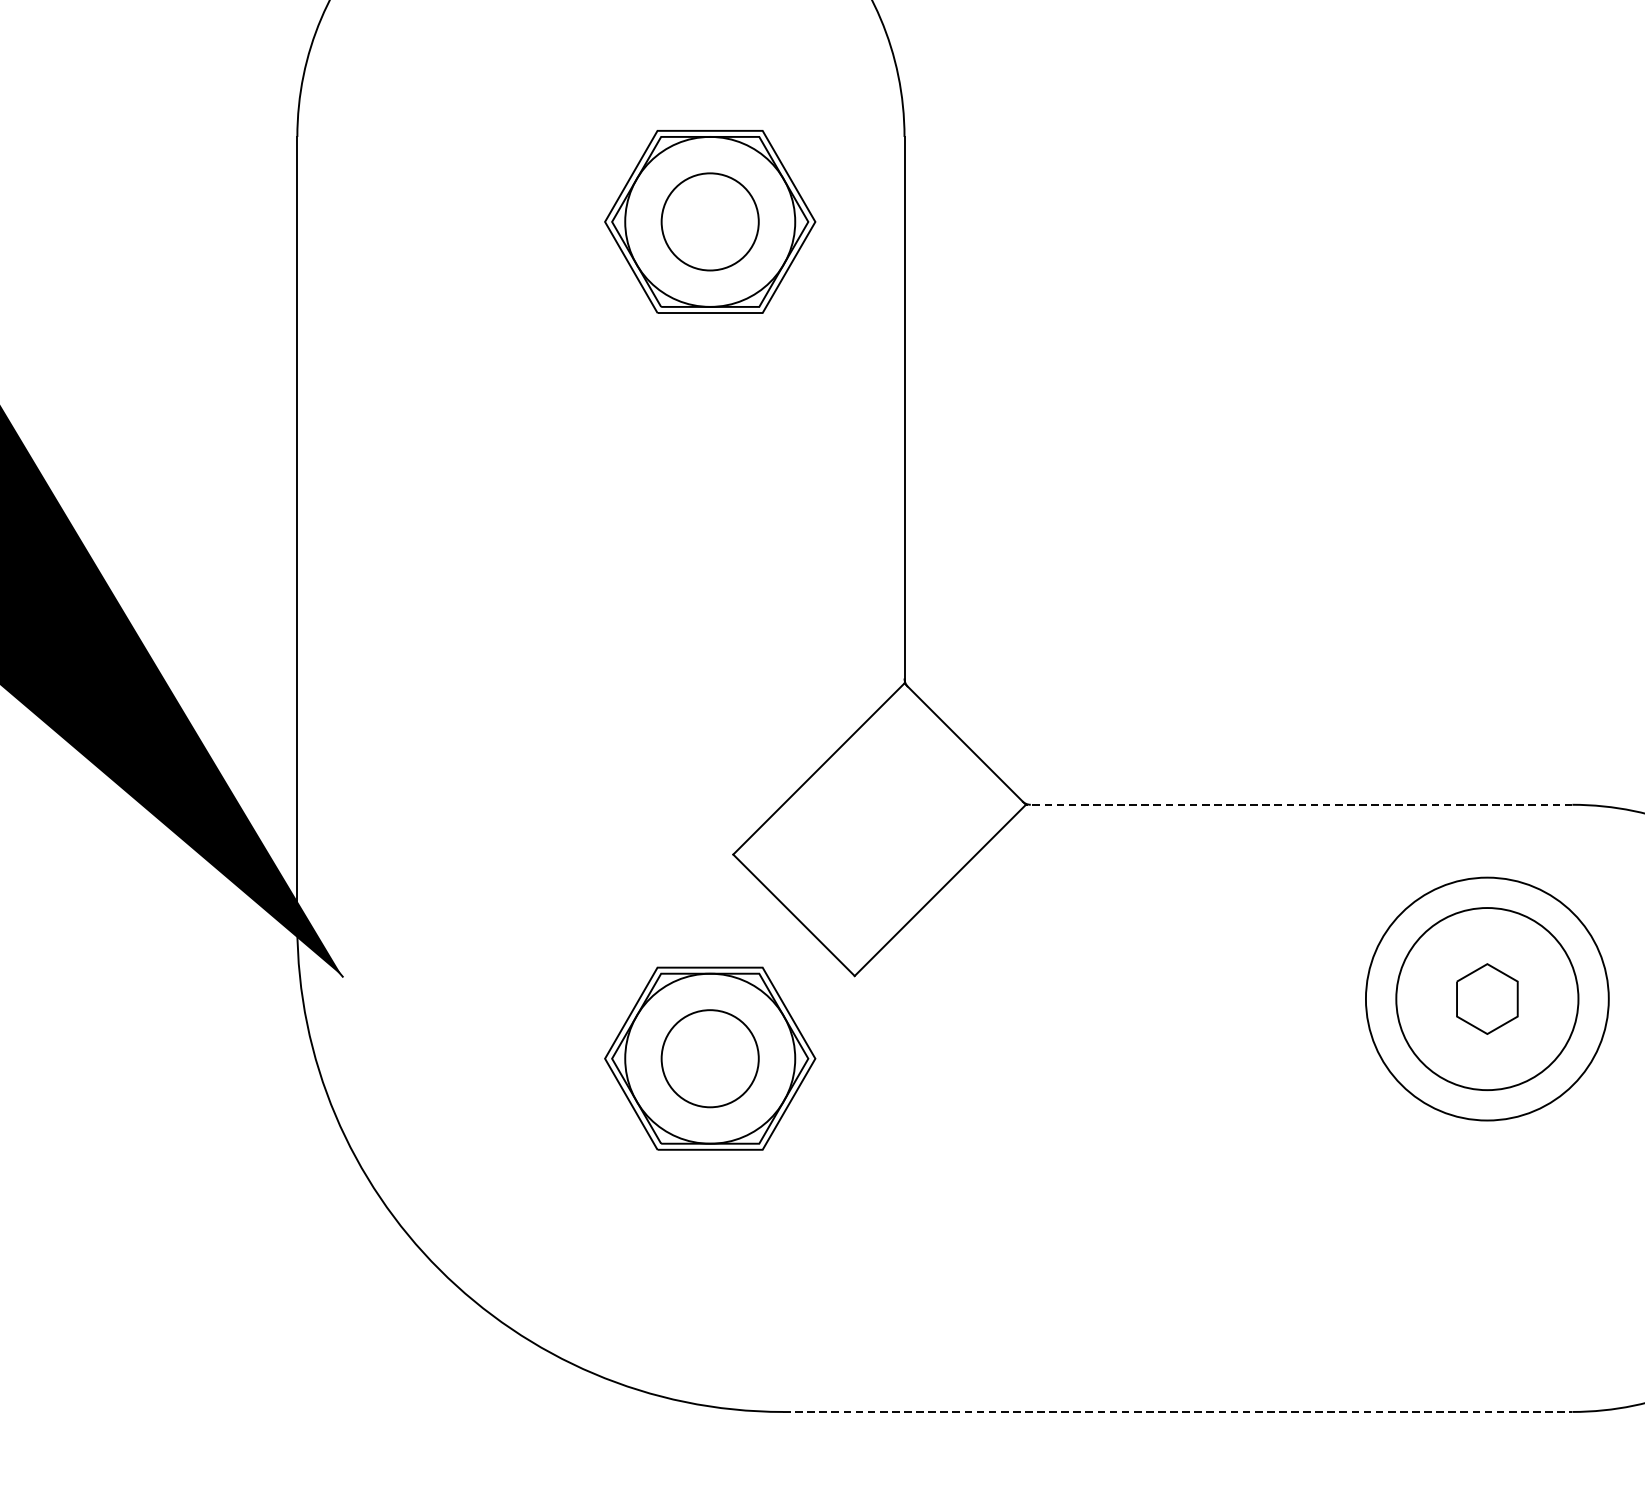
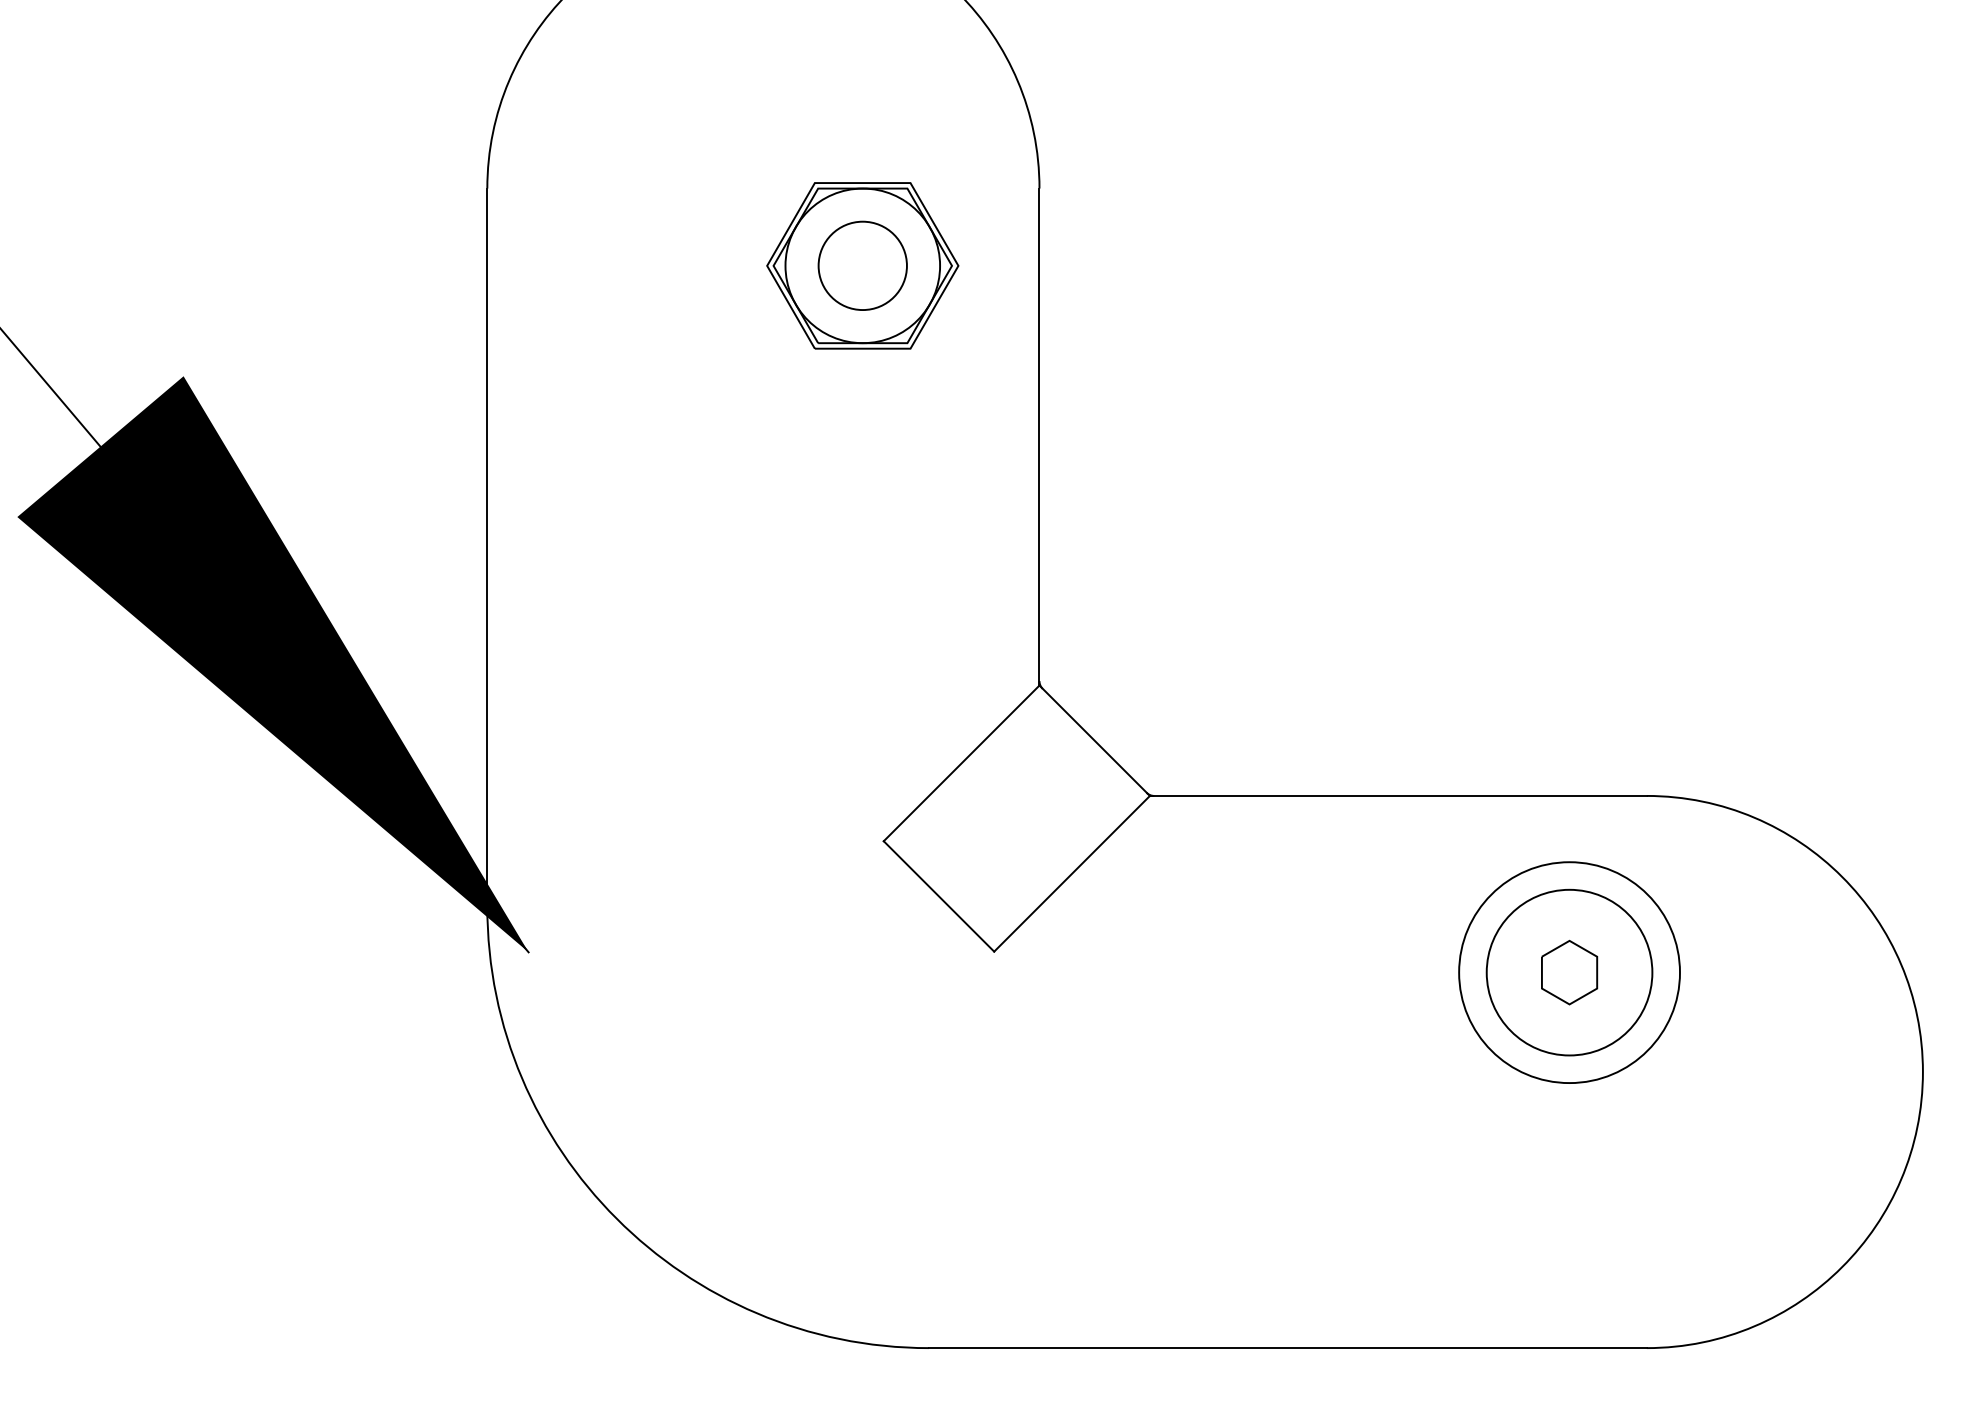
line: (1298, 804) -> (1397, 795), dashed -> solid
part: (709, 1058) -> (862, 1026), removed
line: (1177, 1412) -> (1287, 1348), dashed -> solid

